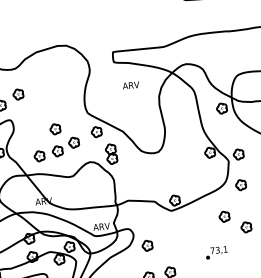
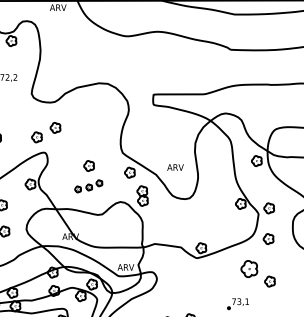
text: (131, 85) -> (175, 167), moved
part: (56, 149) -> (88, 186), size x0.6
part: (223, 216) -> (248, 268), size x1.6
part: (147, 245) -> (169, 290), removed

